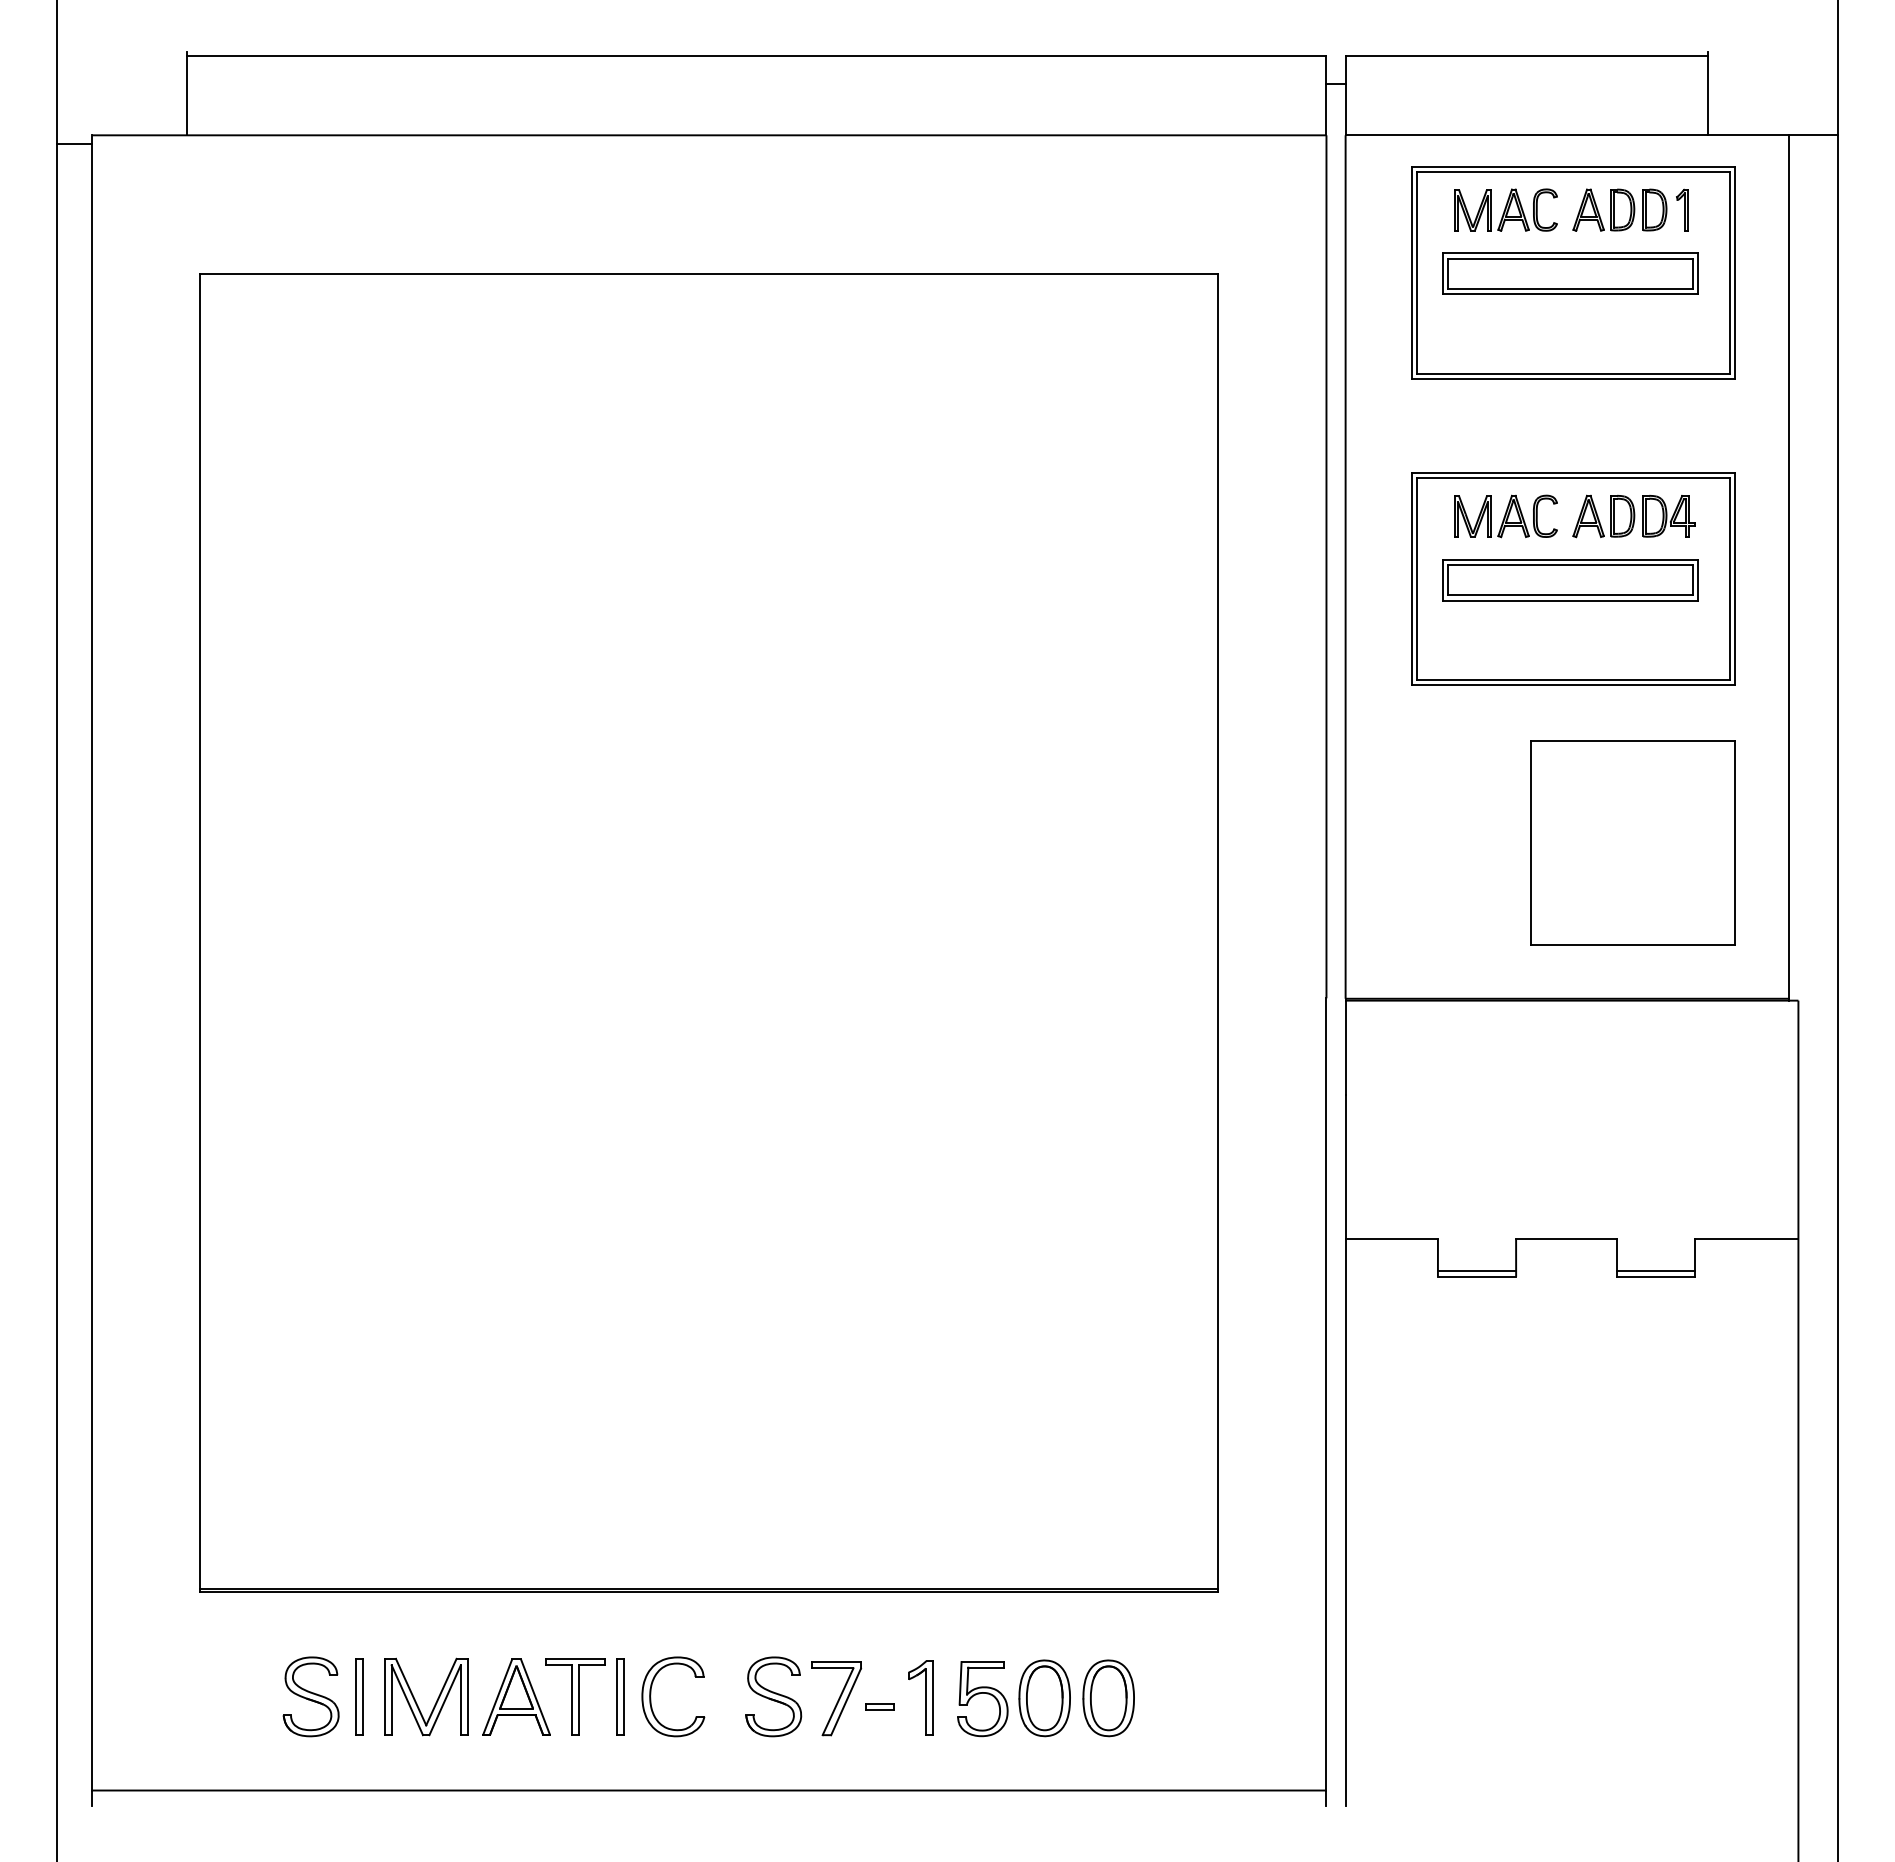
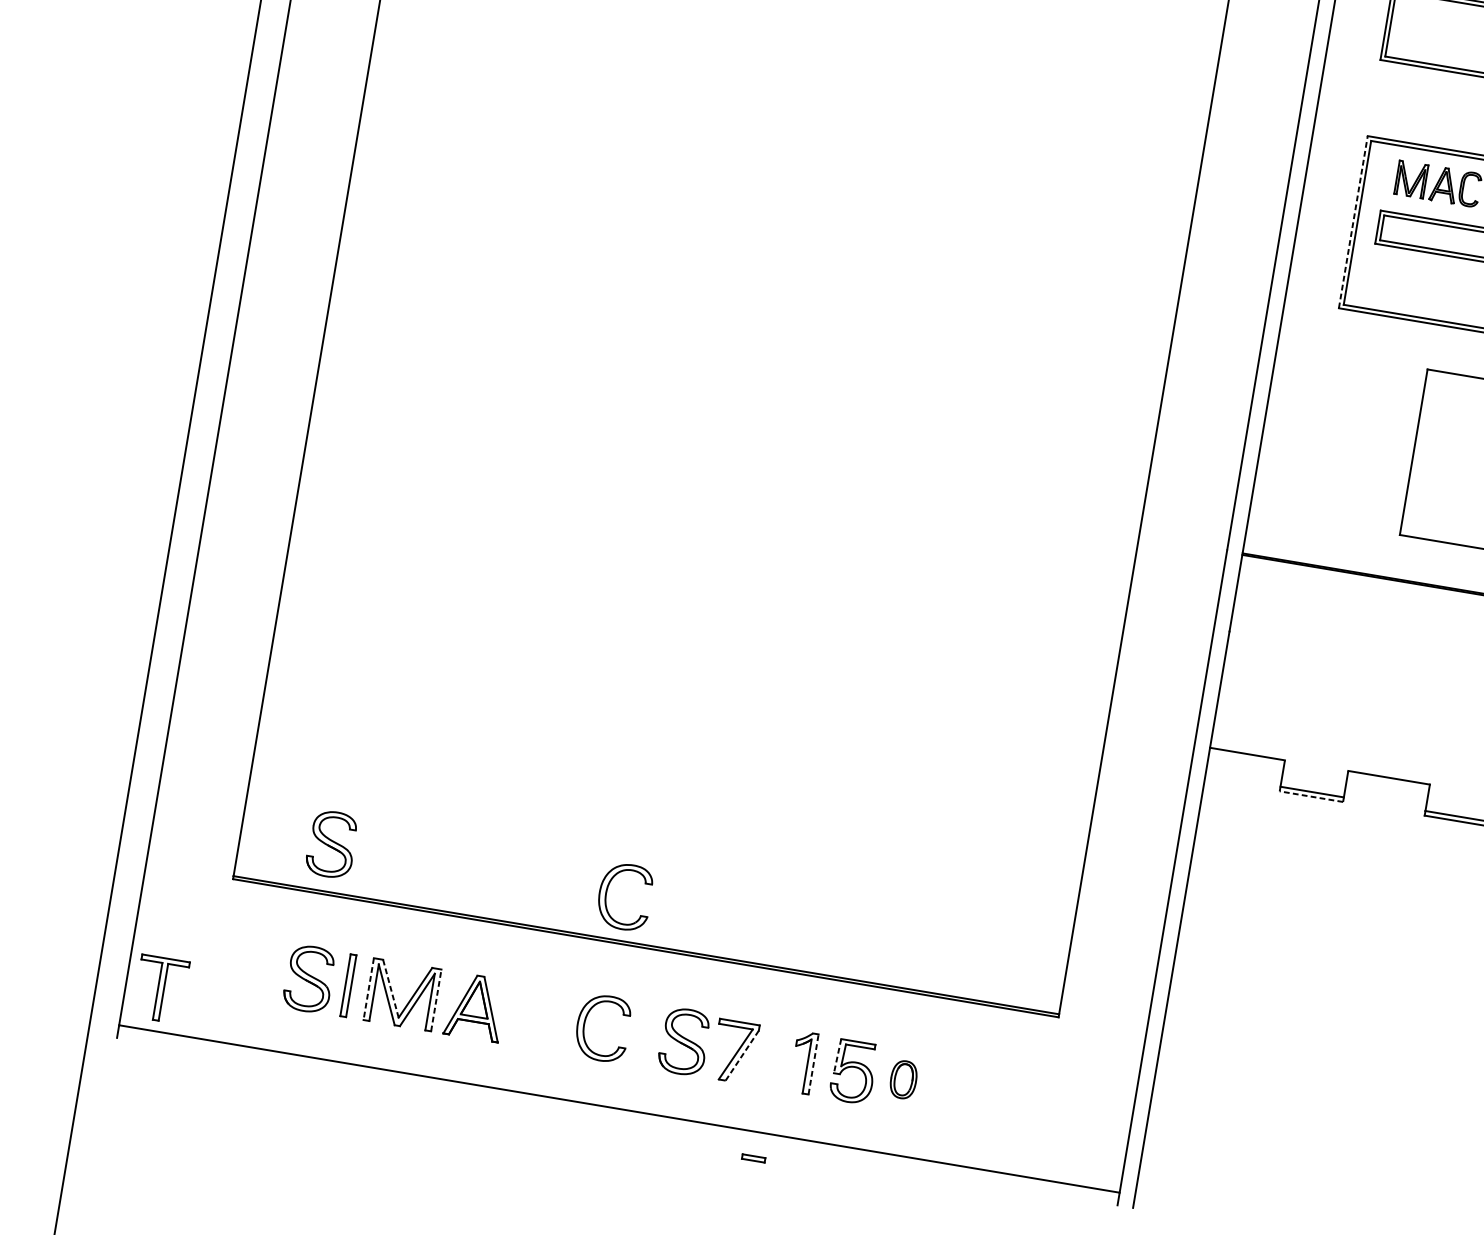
line: (1411, 578) -> (1353, 221), solid -> dashed
line: (1476, 1276) -> (1311, 796), solid -> dashed
part: (310, 1530) -> (331, 844), added
part: (651, 1533) -> (607, 892), added
line: (960, 1683) -> (837, 1056), solid -> dashed
line: (411, 1692) -> (391, 989), solid -> dashed
line: (467, 1696) -> (436, 999), solid -> dashed
part: (575, 1696) -> (161, 988), moved
part: (620, 1696) -> (560, 1020), removed
line: (384, 1697) -> (368, 989), solid -> dashed
line: (933, 1697) -> (813, 1063), solid -> dashed
part: (1044, 1698) -> (903, 1079), size x0.6
part: (1108, 1698) -> (955, 1088), removed
line: (846, 1701) -> (742, 1055), solid -> dashed
part: (879, 1706) -> (752, 1157), moved

